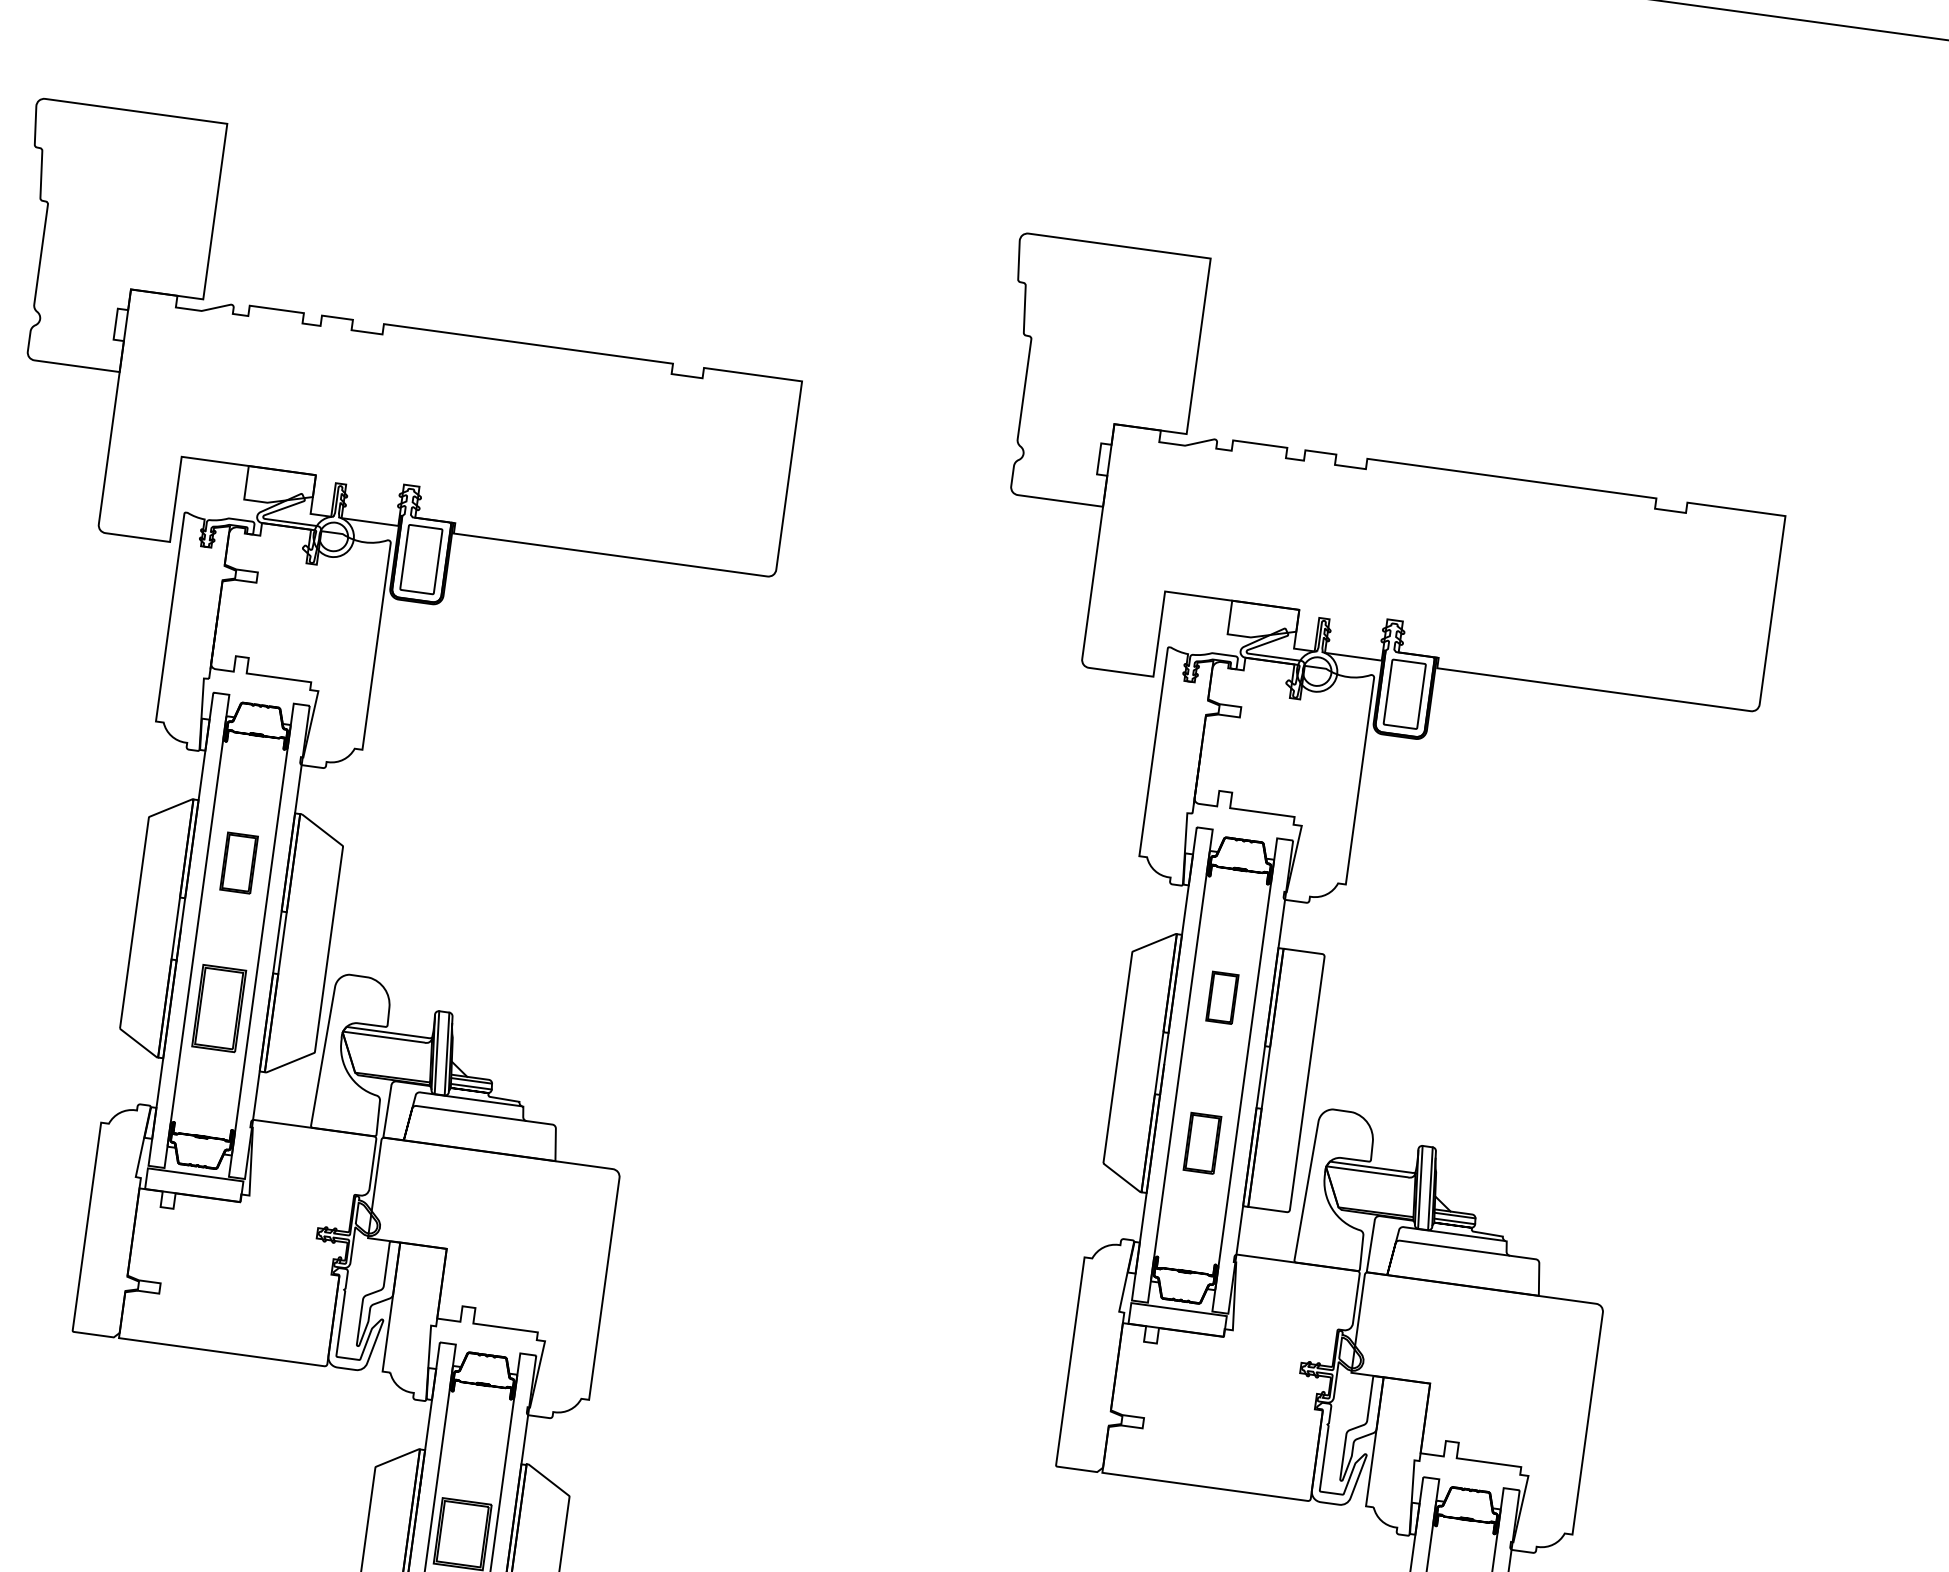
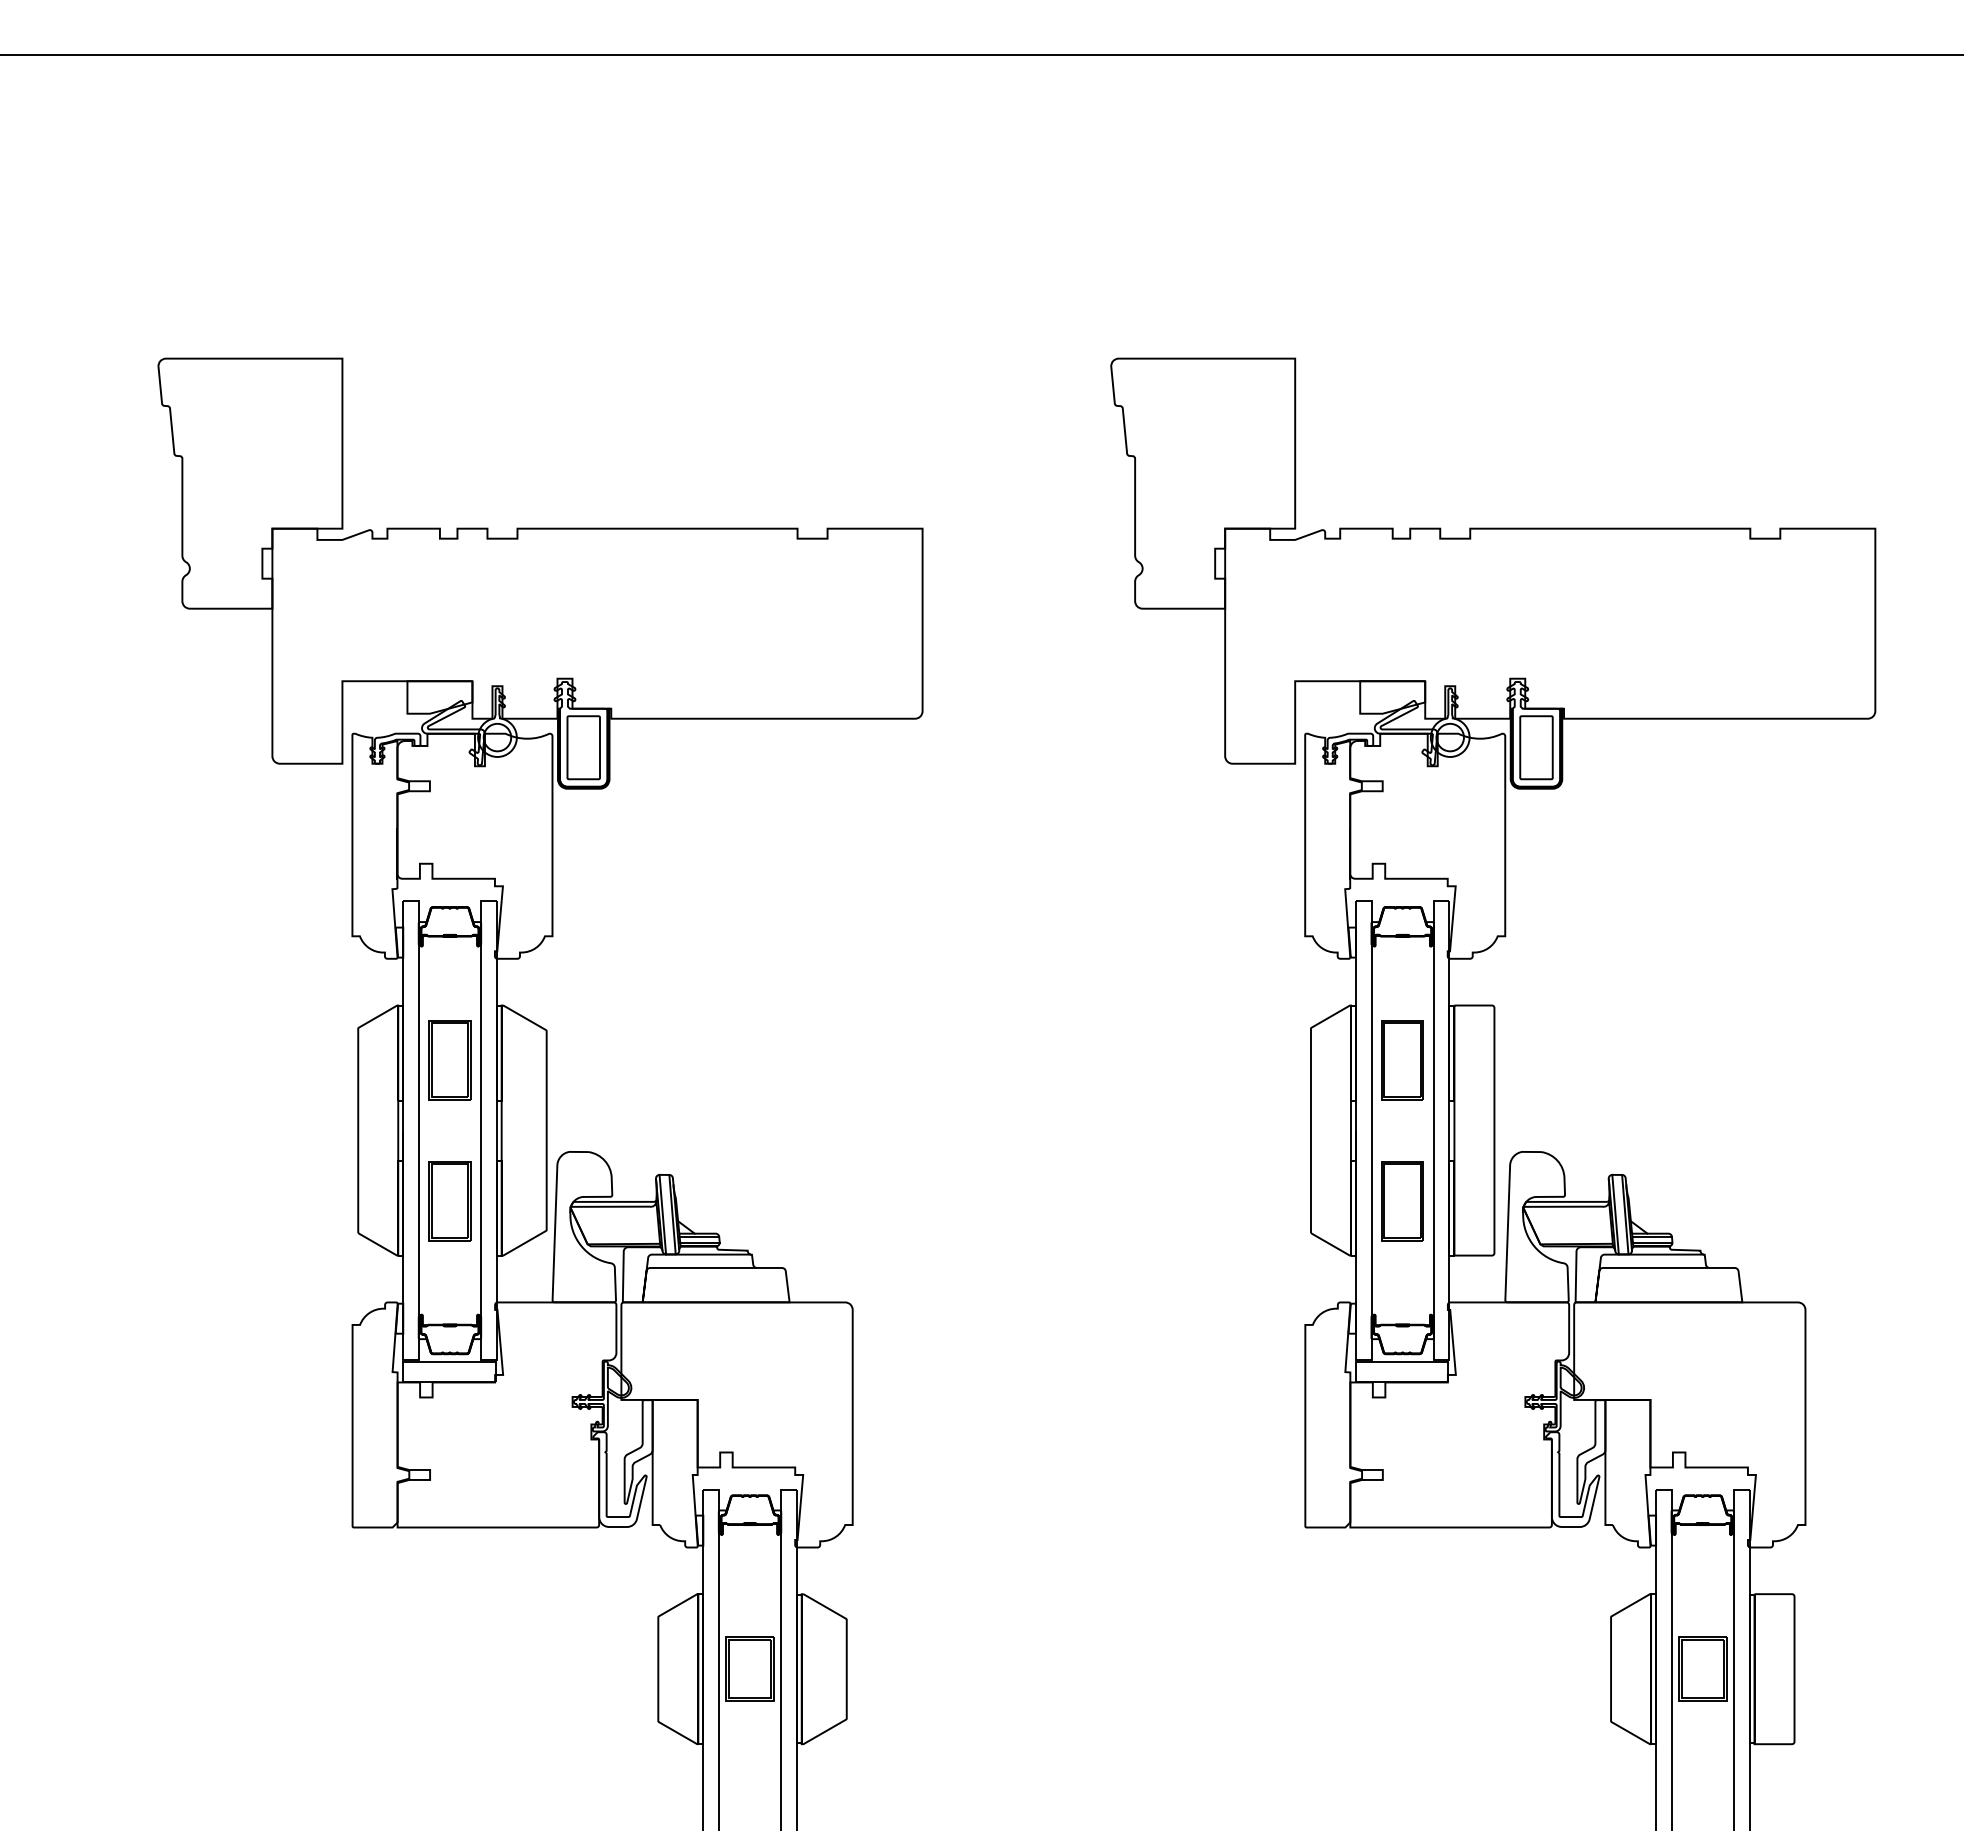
part: (238, 863) -> (449, 1060), size x1.43
part: (1222, 998) -> (1402, 1060), size x1.67
part: (1202, 1143) -> (1402, 1201), size x1.43

